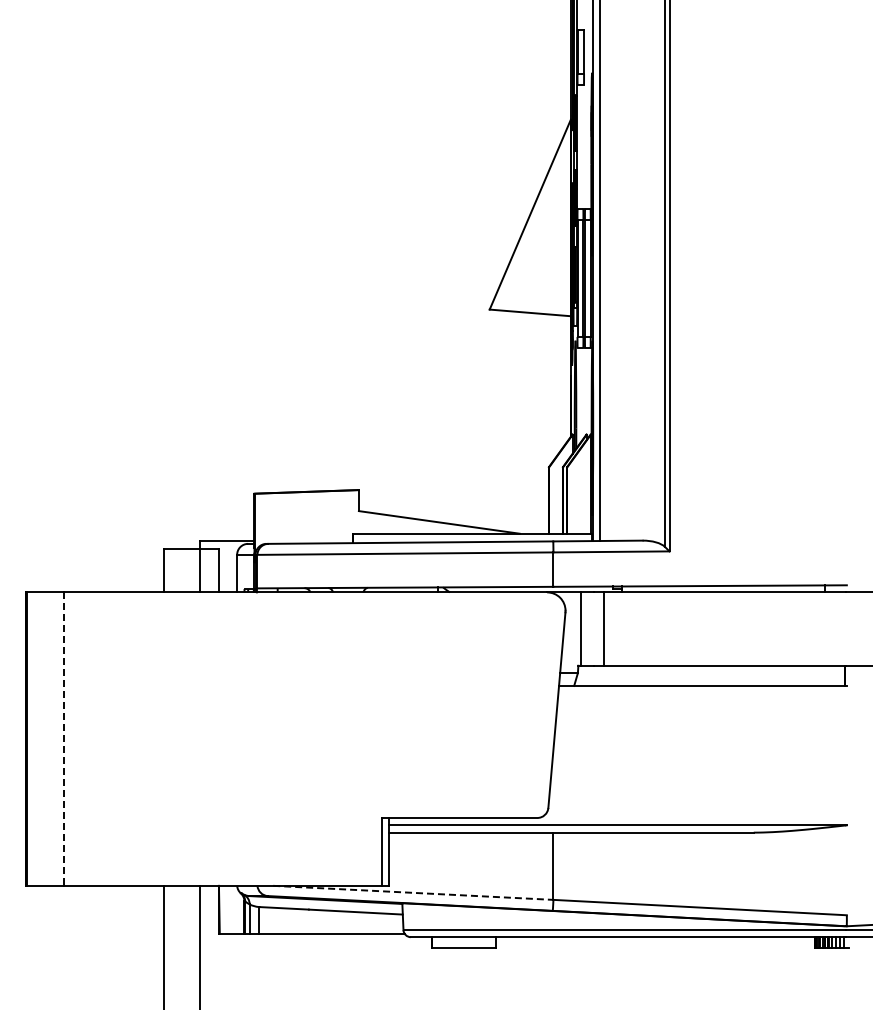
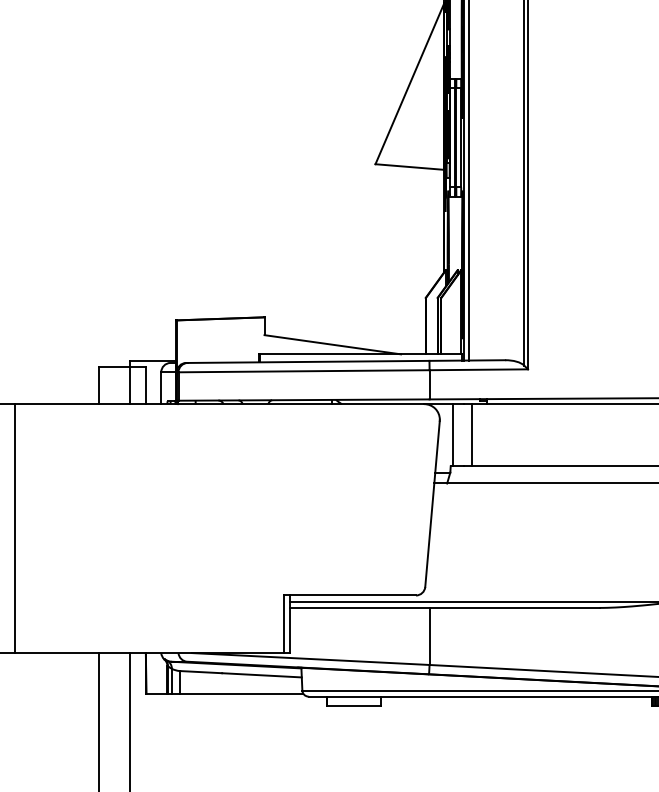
line: (64, 739) -> (14, 528), dashed -> solid
line: (413, 892) -> (310, 658), dashed -> solid

